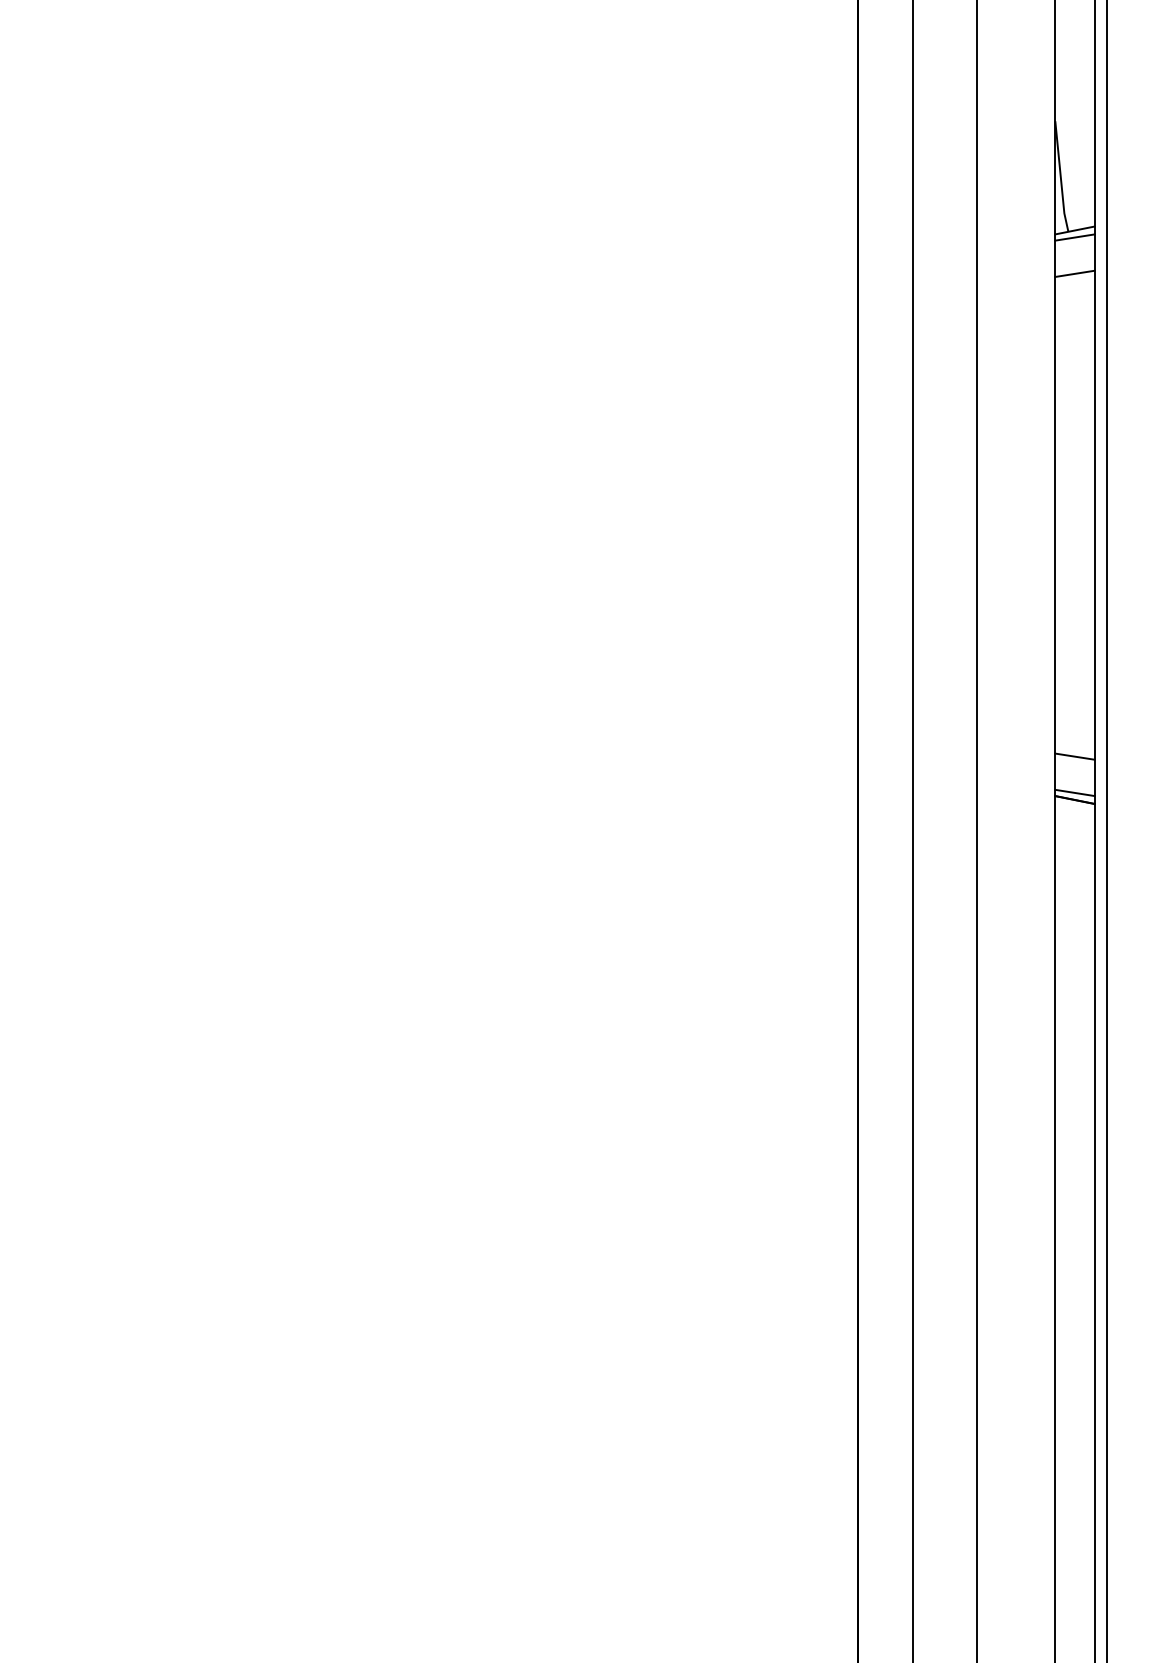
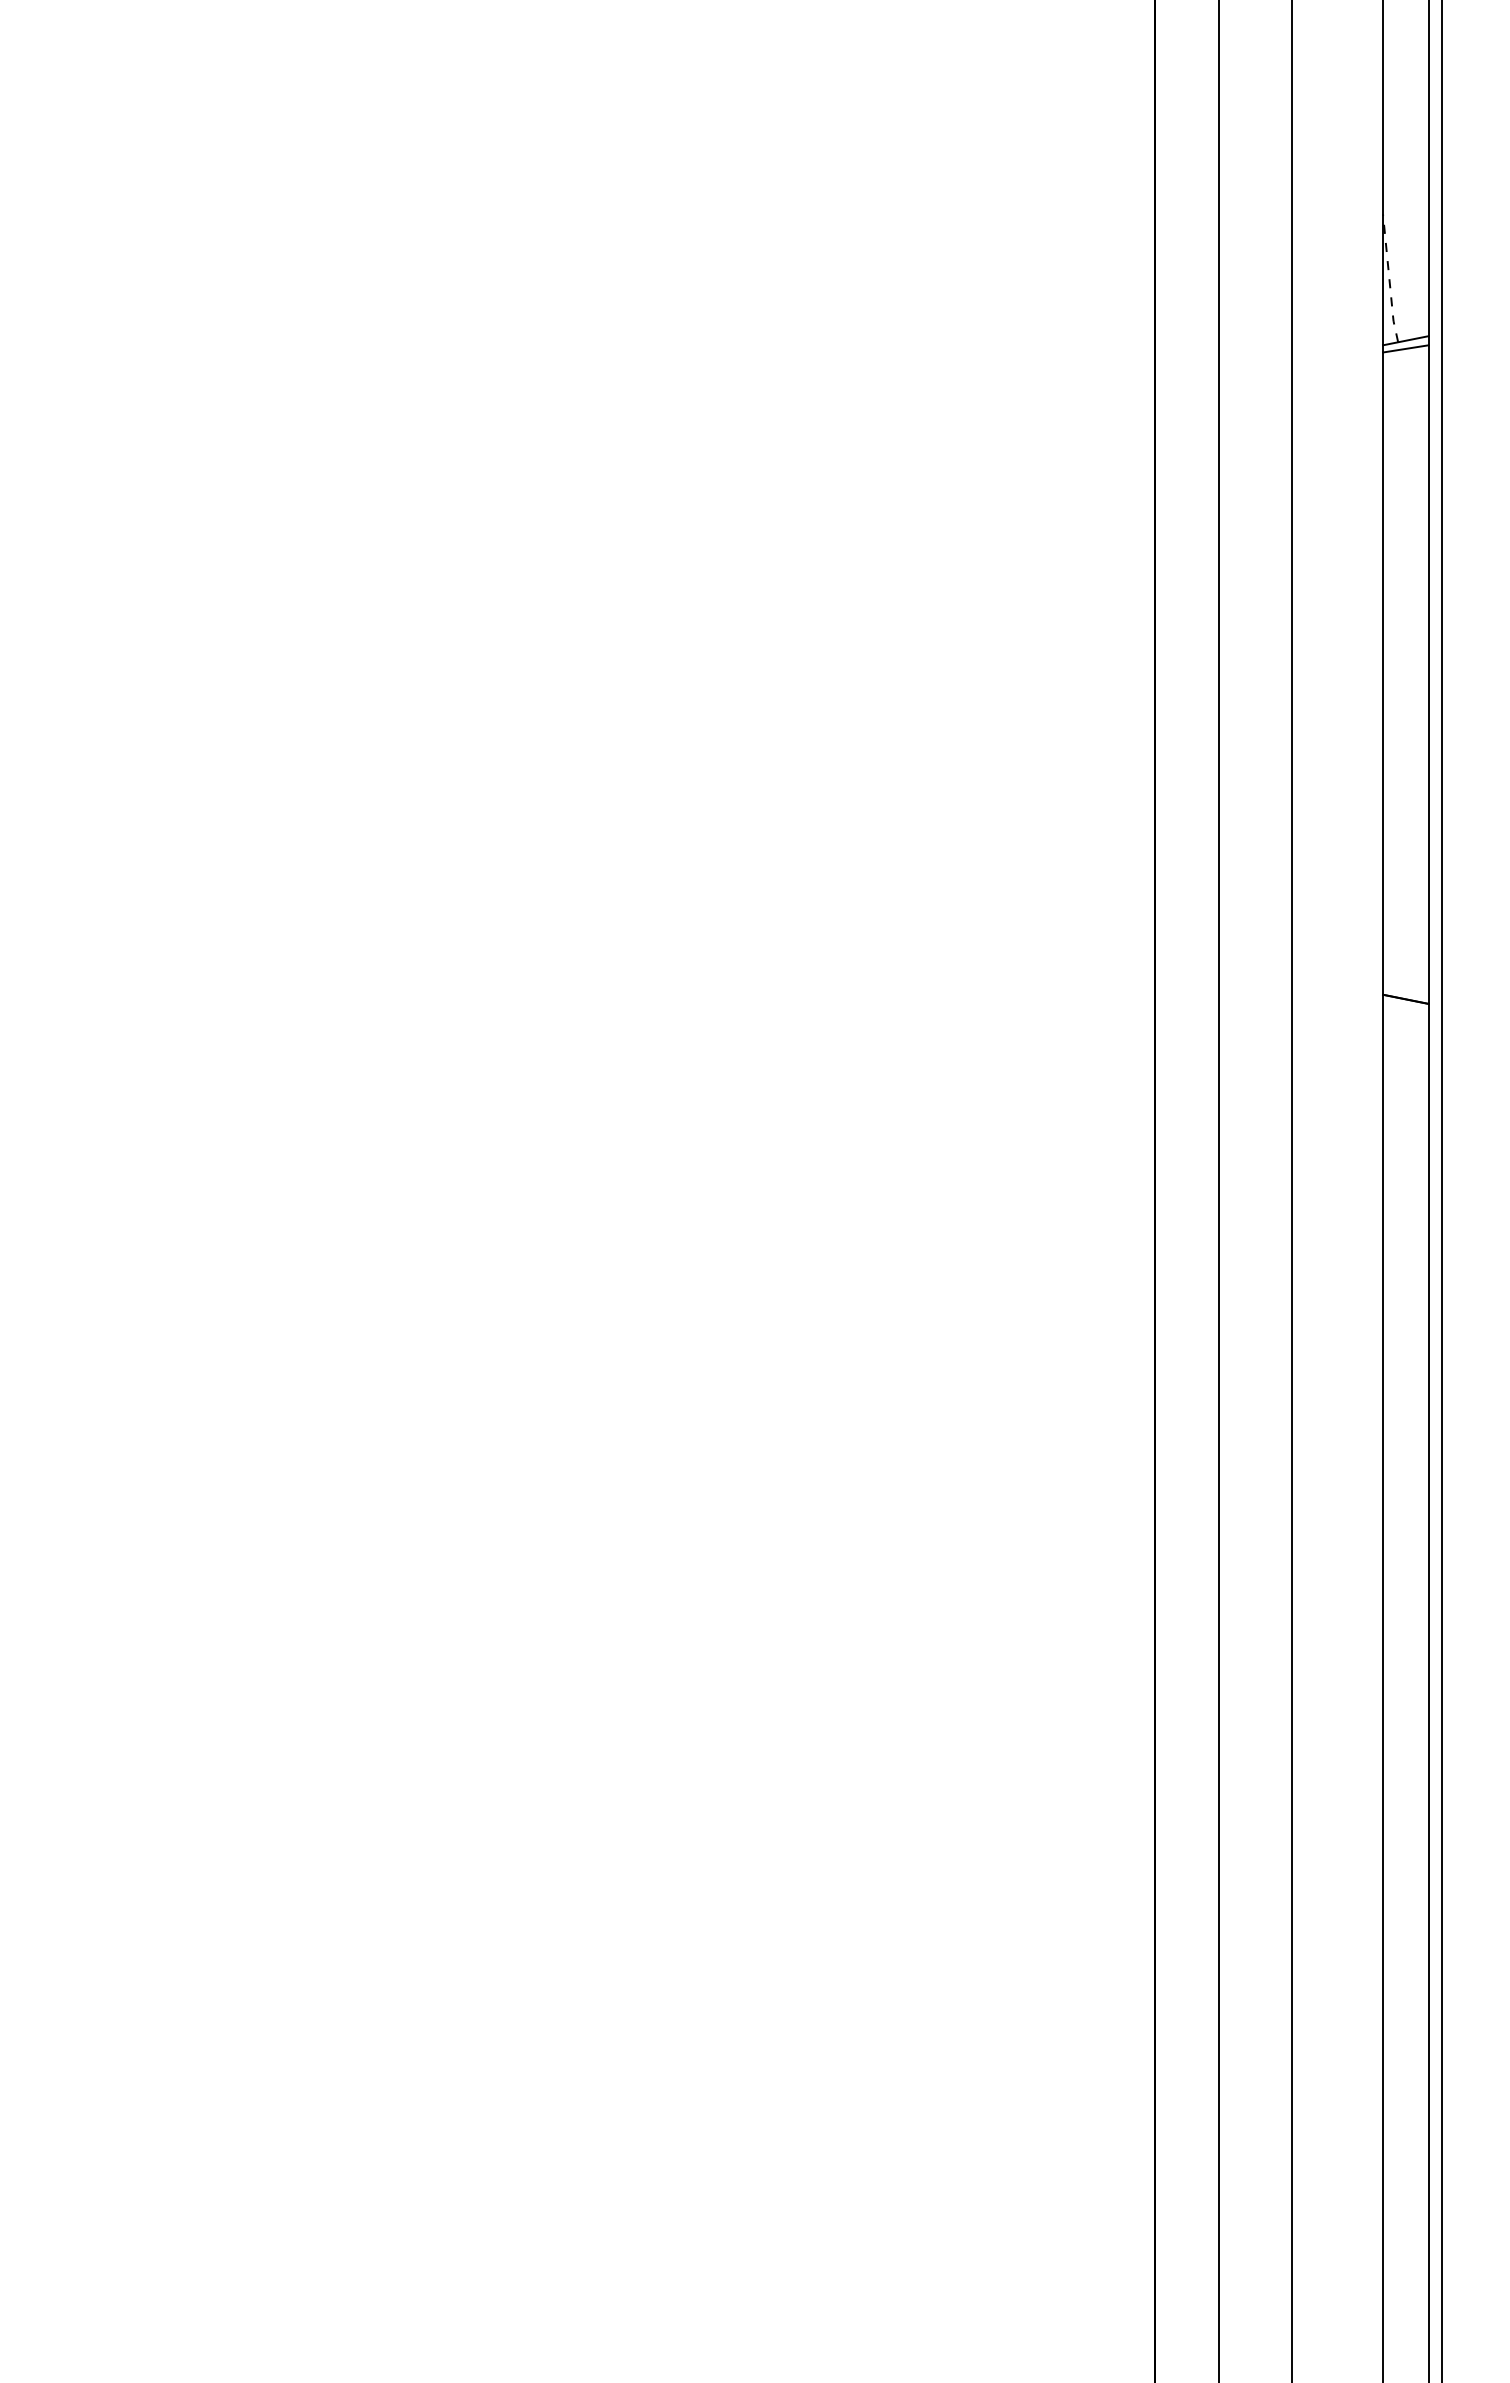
line: (1060, 176) -> (1389, 278), solid -> dashed
line: (1074, 273) -> (1405, 390), removed
line: (1074, 756) -> (1405, 948), removed
line: (1074, 792) -> (1405, 990), removed

